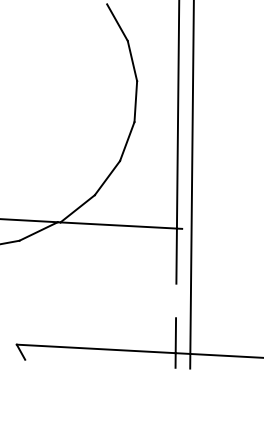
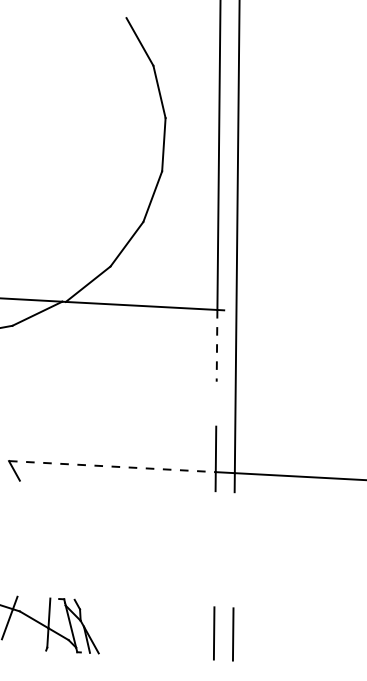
line: (177, 255) -> (217, 345), solid -> dashed
line: (96, 348) -> (112, 466), solid -> dashed

